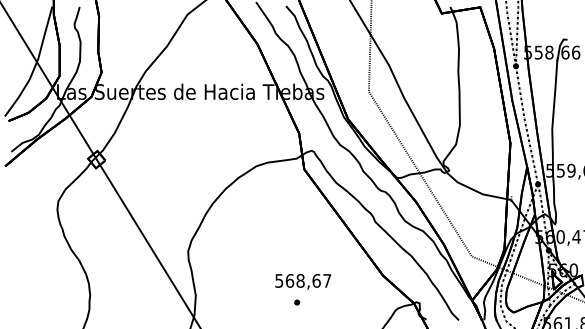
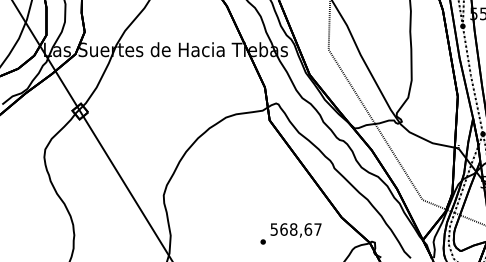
text: (303, 281) -> (296, 230), moved

